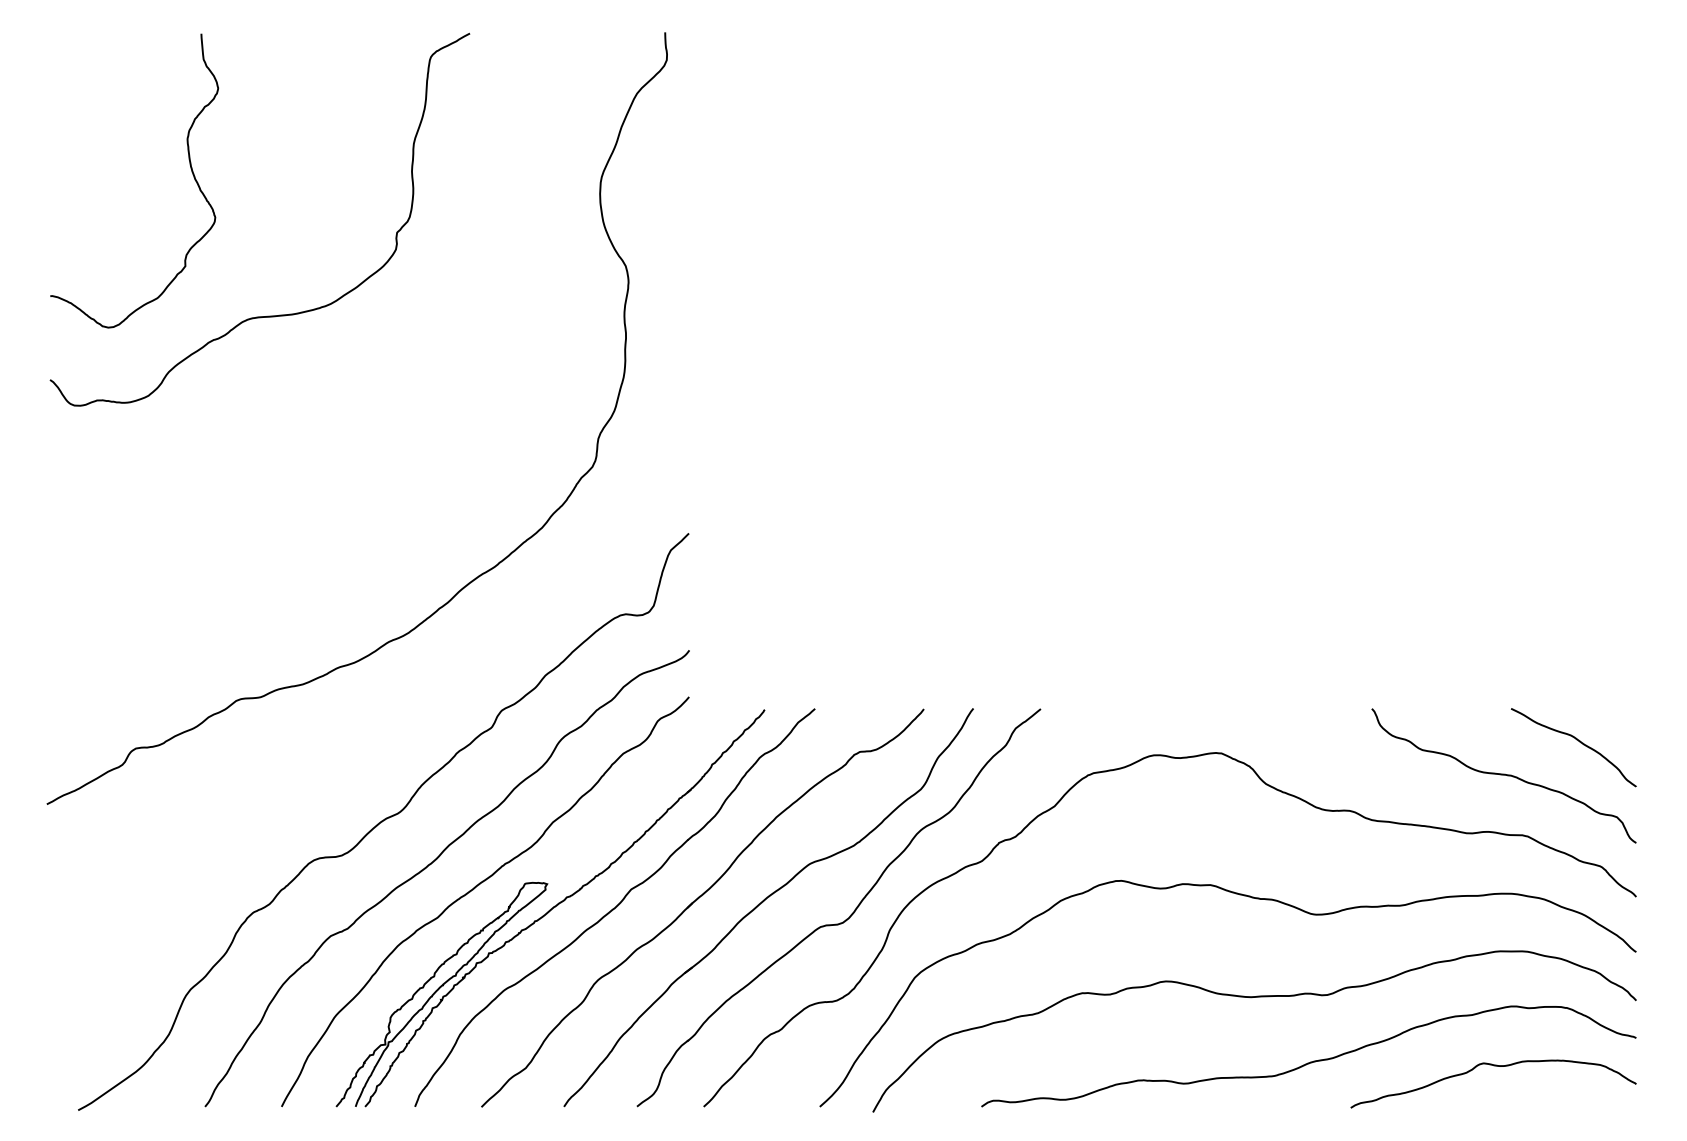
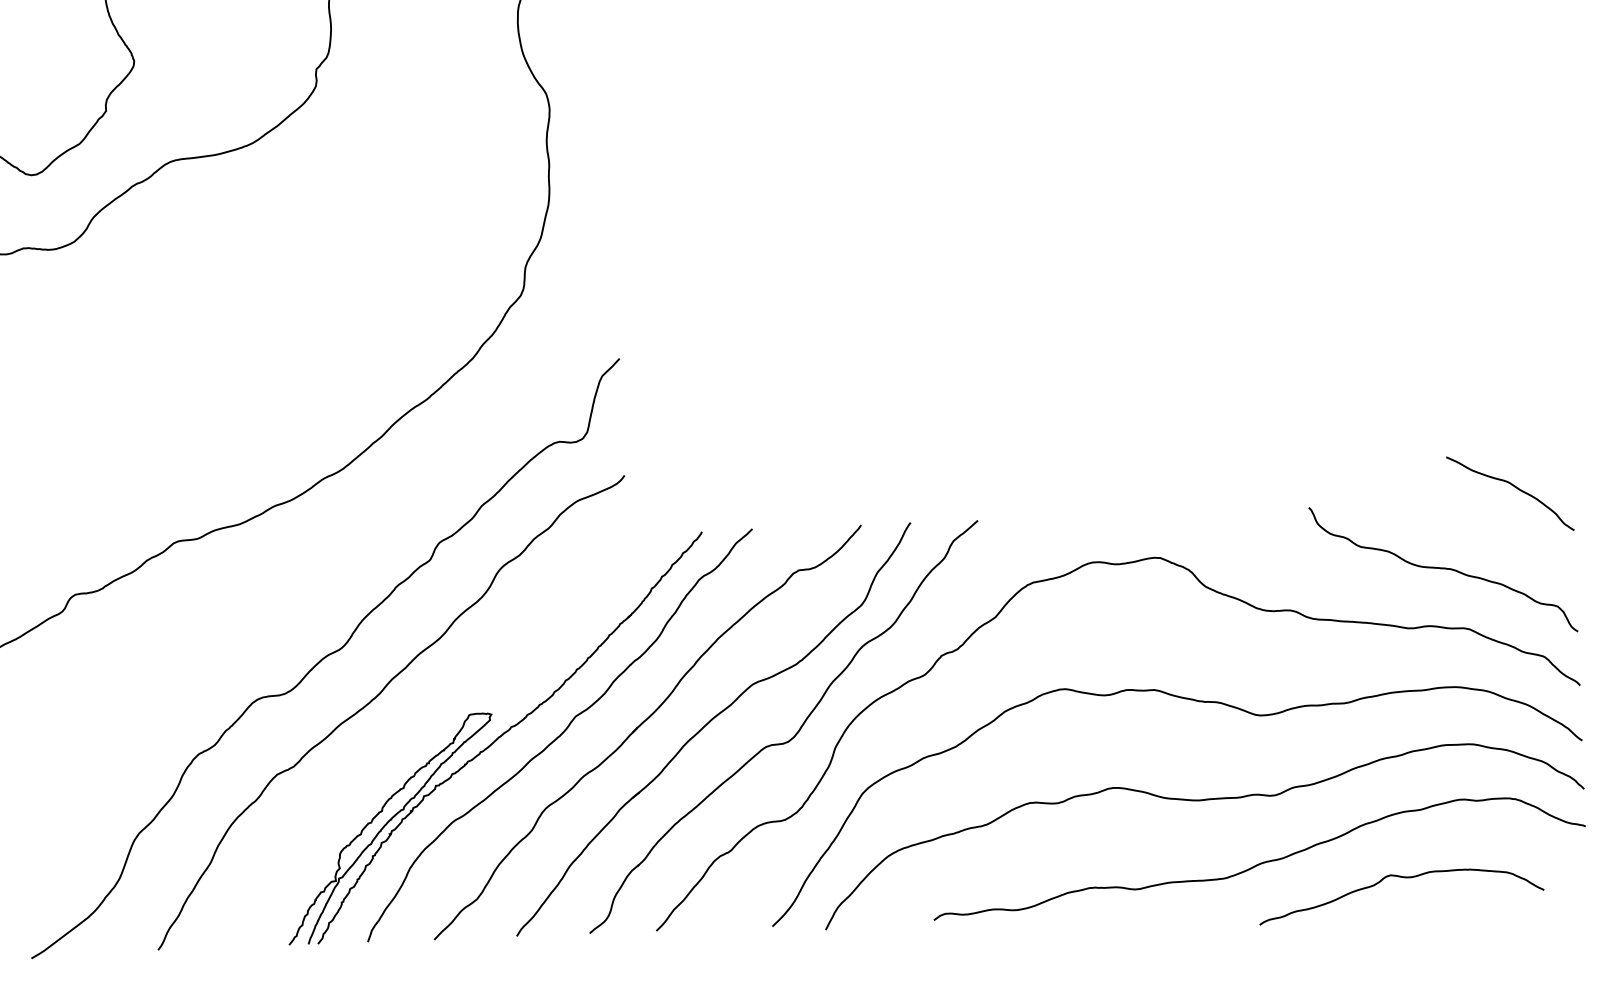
curve: (1576, 740) -> (1512, 486), moved
curve: (474, 889) -> (418, 722), removed
curve: (1493, 1066) -> (1400, 878), moved

